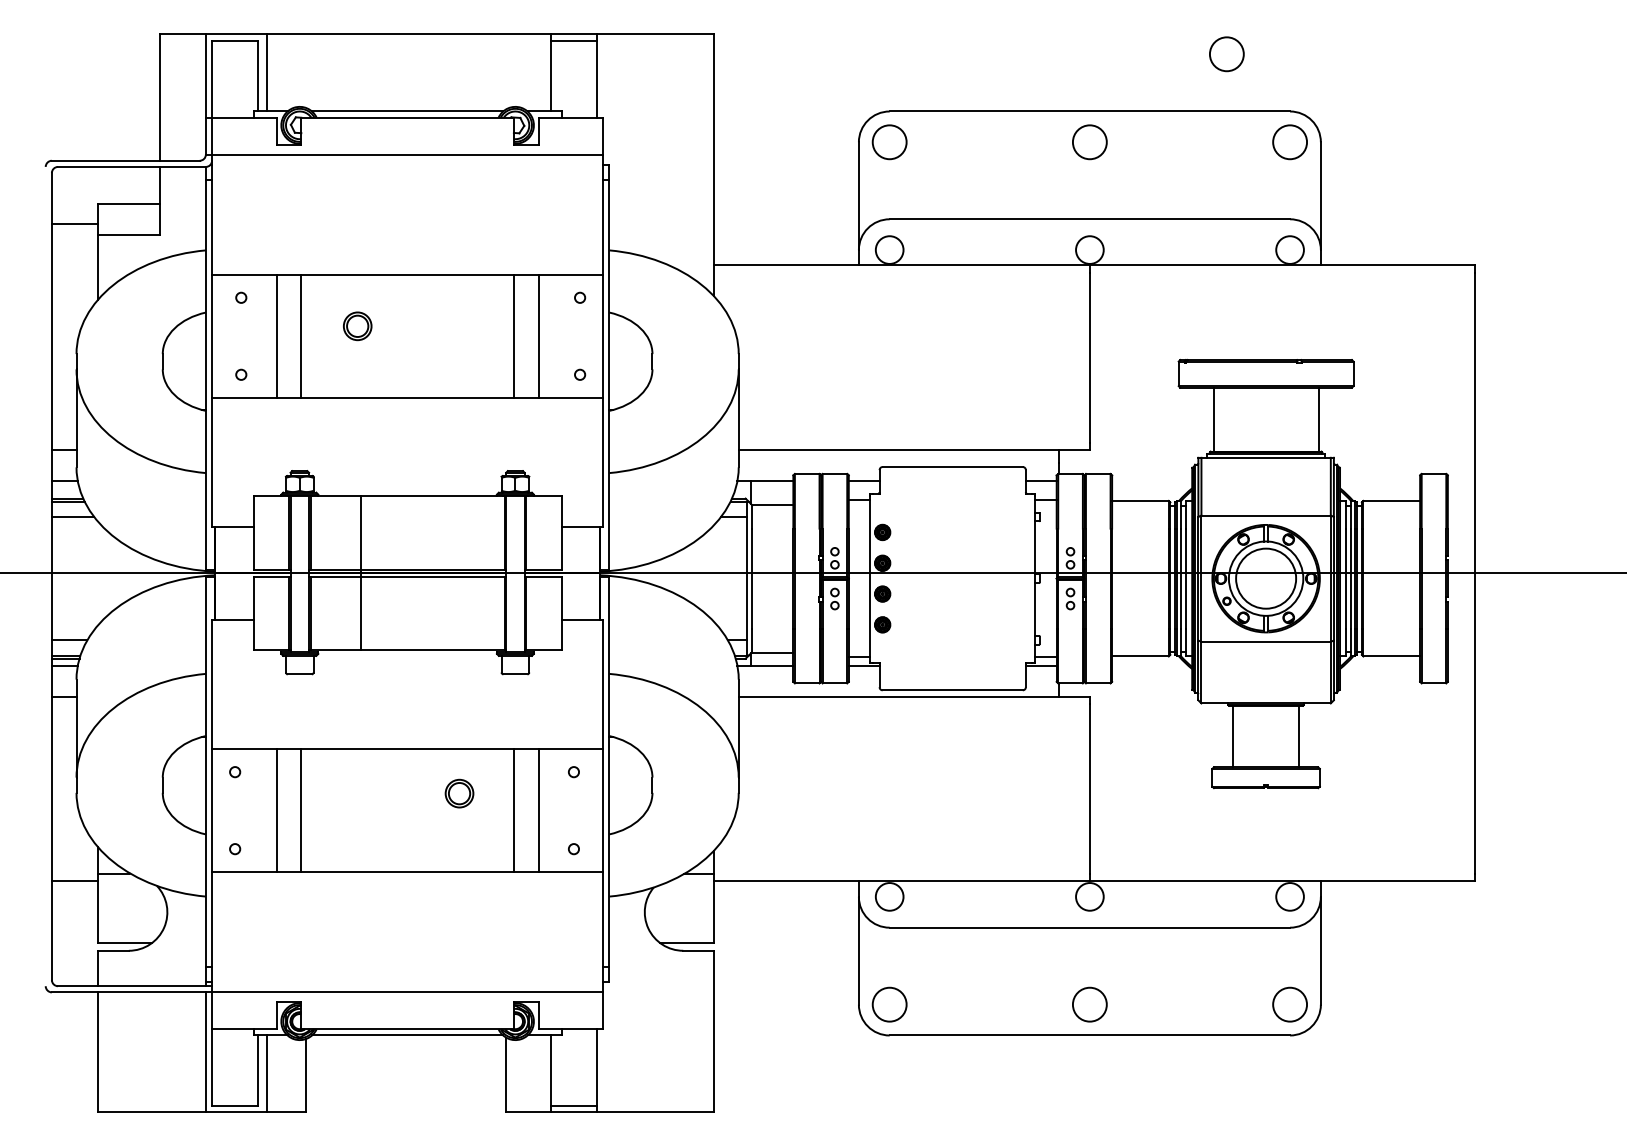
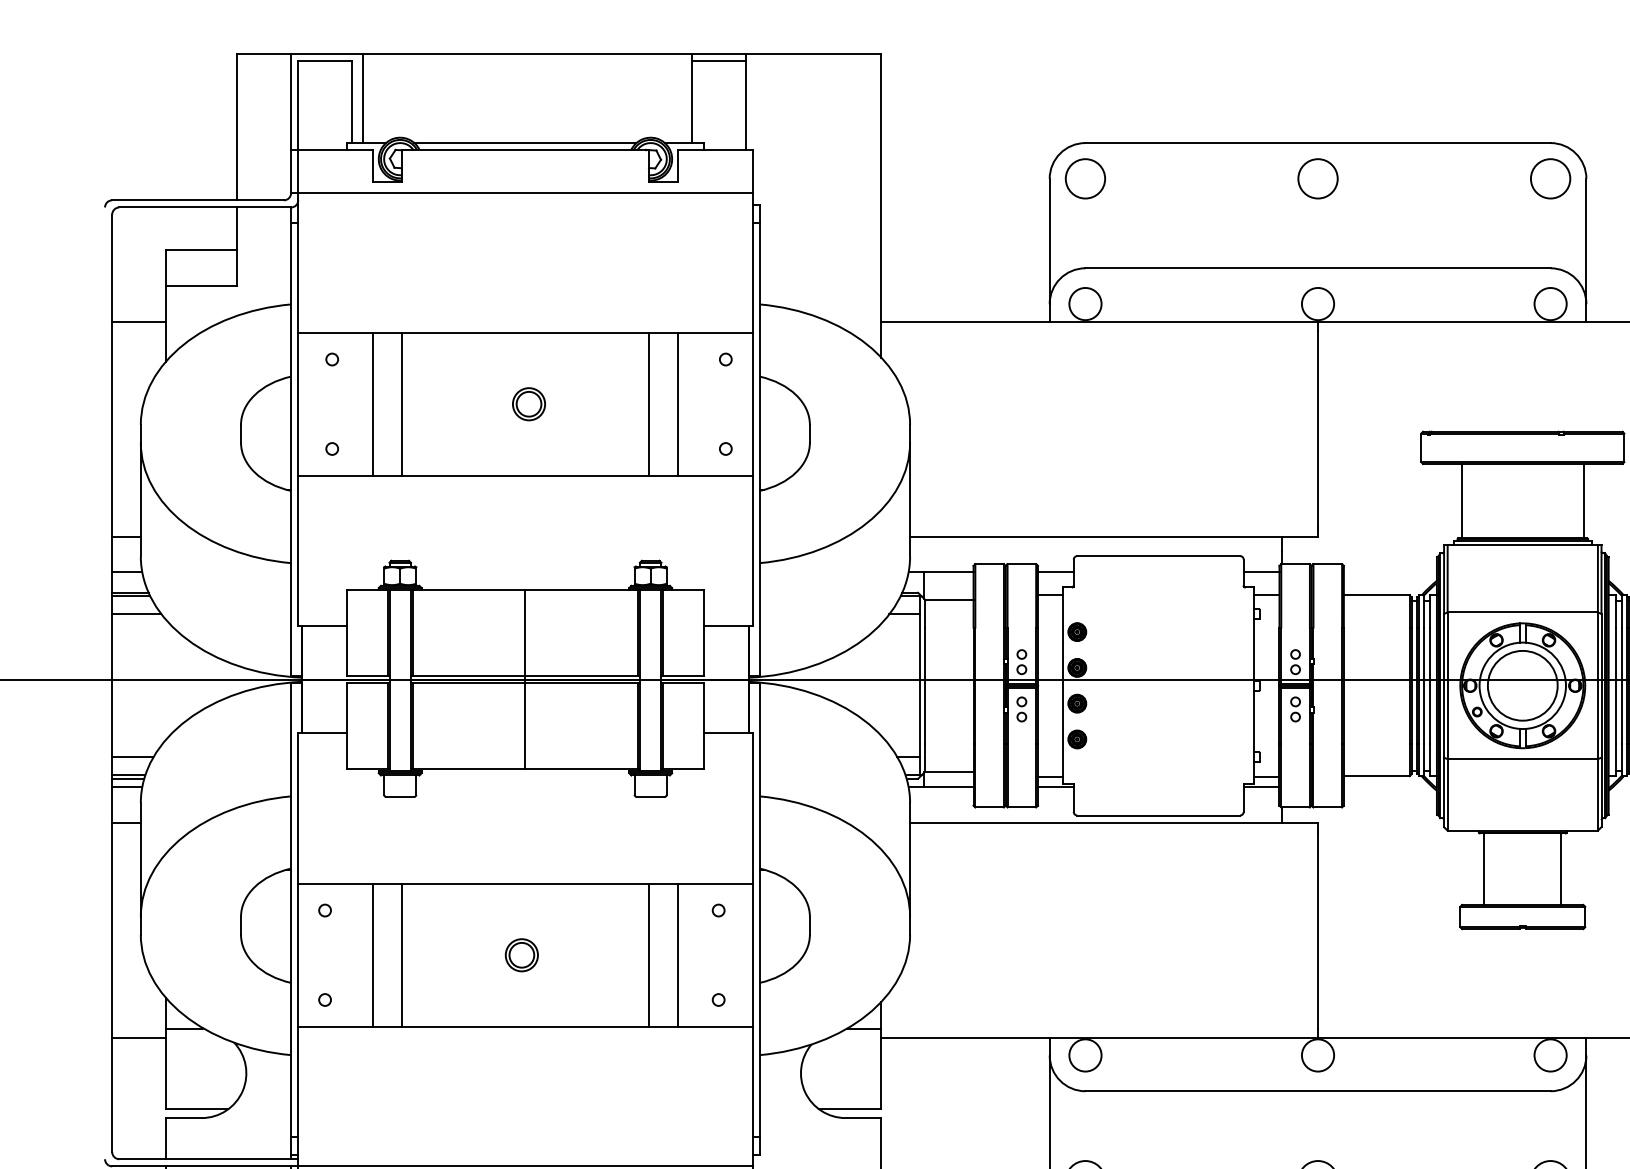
circle: (1226, 54) -> (1476, 76), removed
line: (74, 224) -> (138, 321), moved
part: (357, 326) -> (528, 404), moved
line: (360, 573) -> (525, 679), moved
part: (459, 793) -> (521, 955), moved

